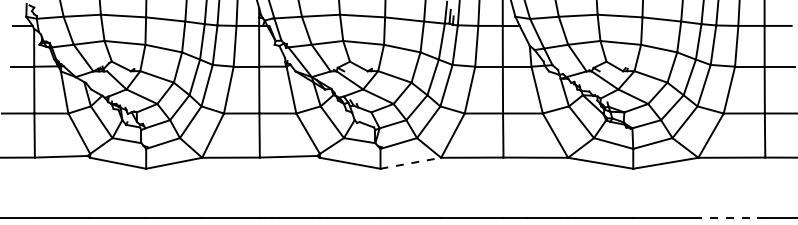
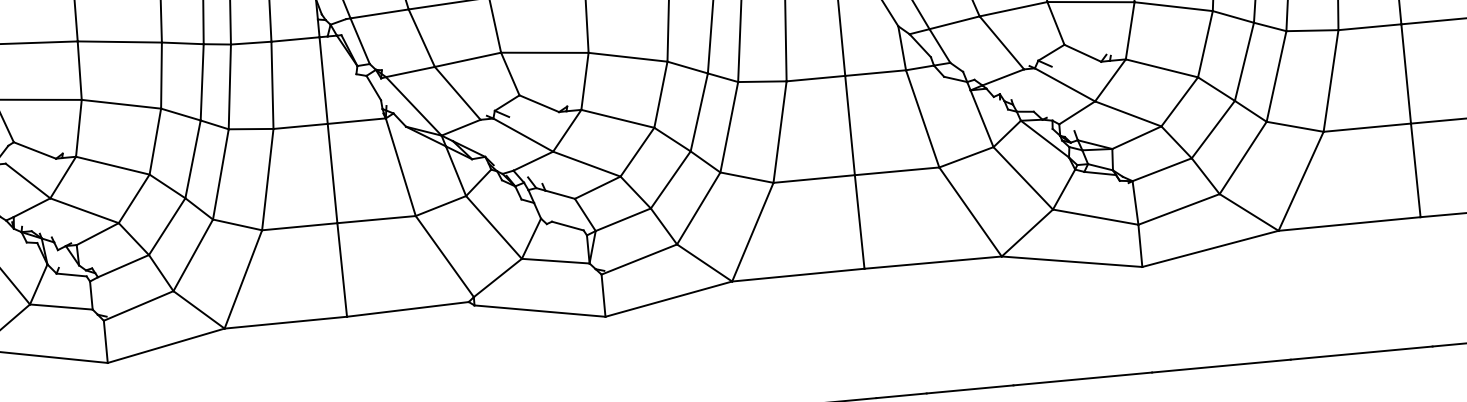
line: (410, 163) -> (668, 299), dashed -> solid
line: (731, 218) -> (1360, 353), dashed -> solid

